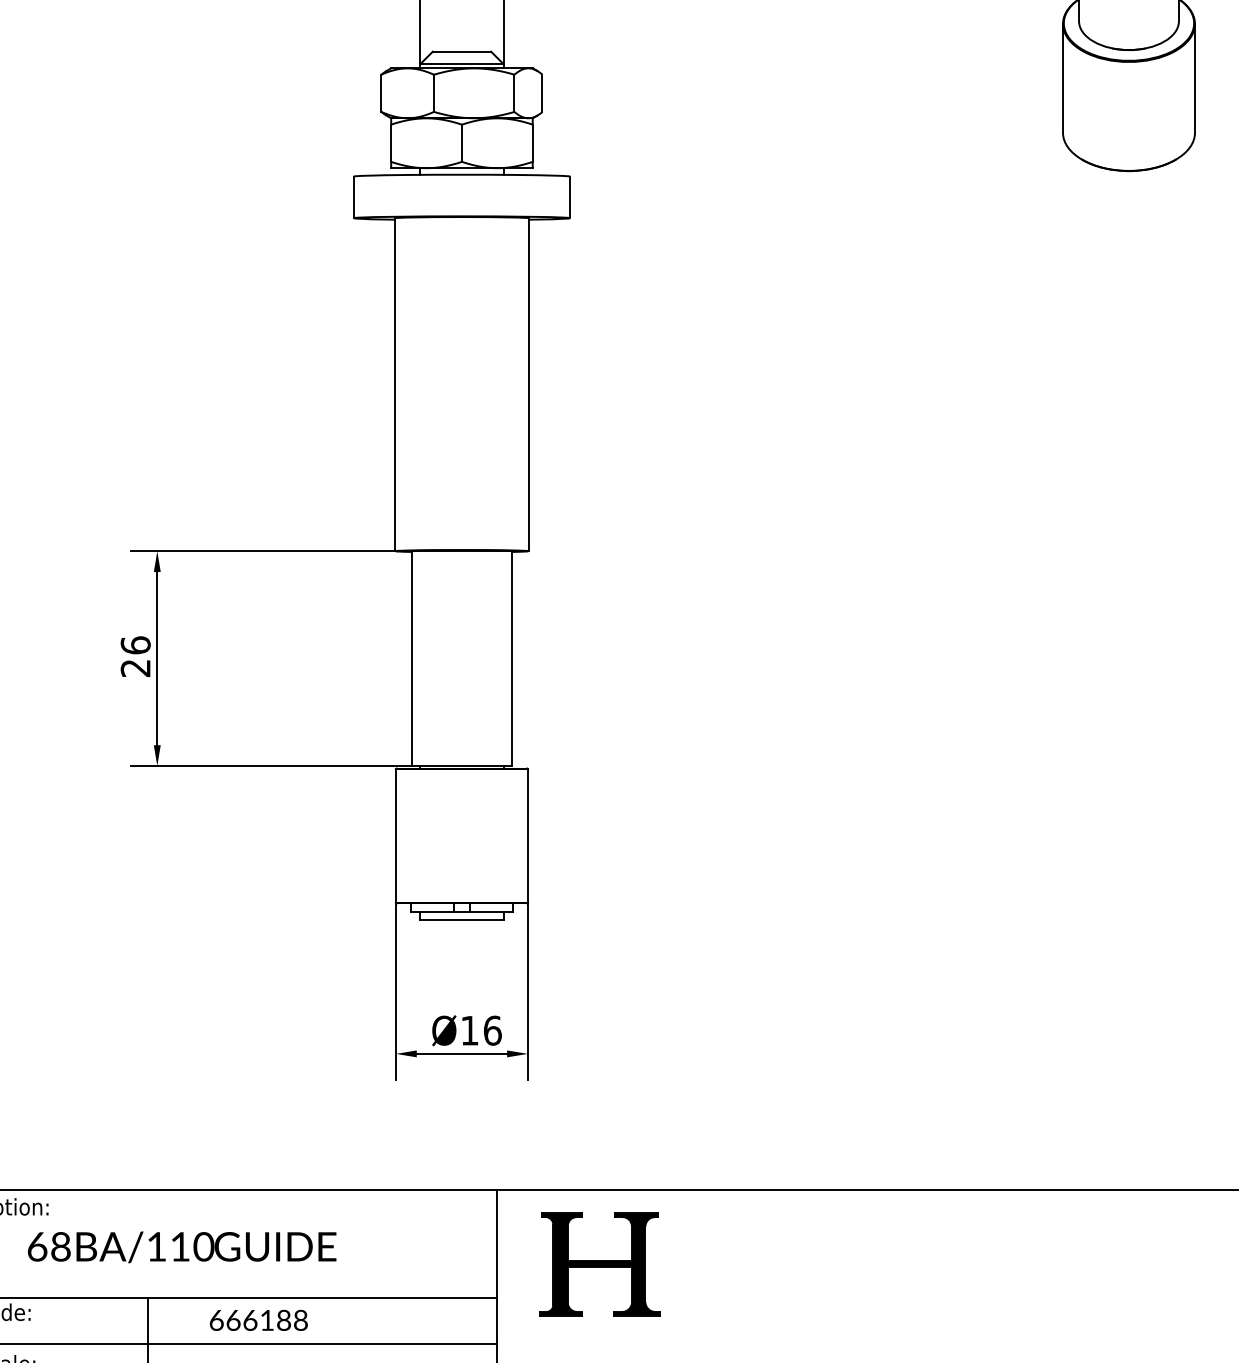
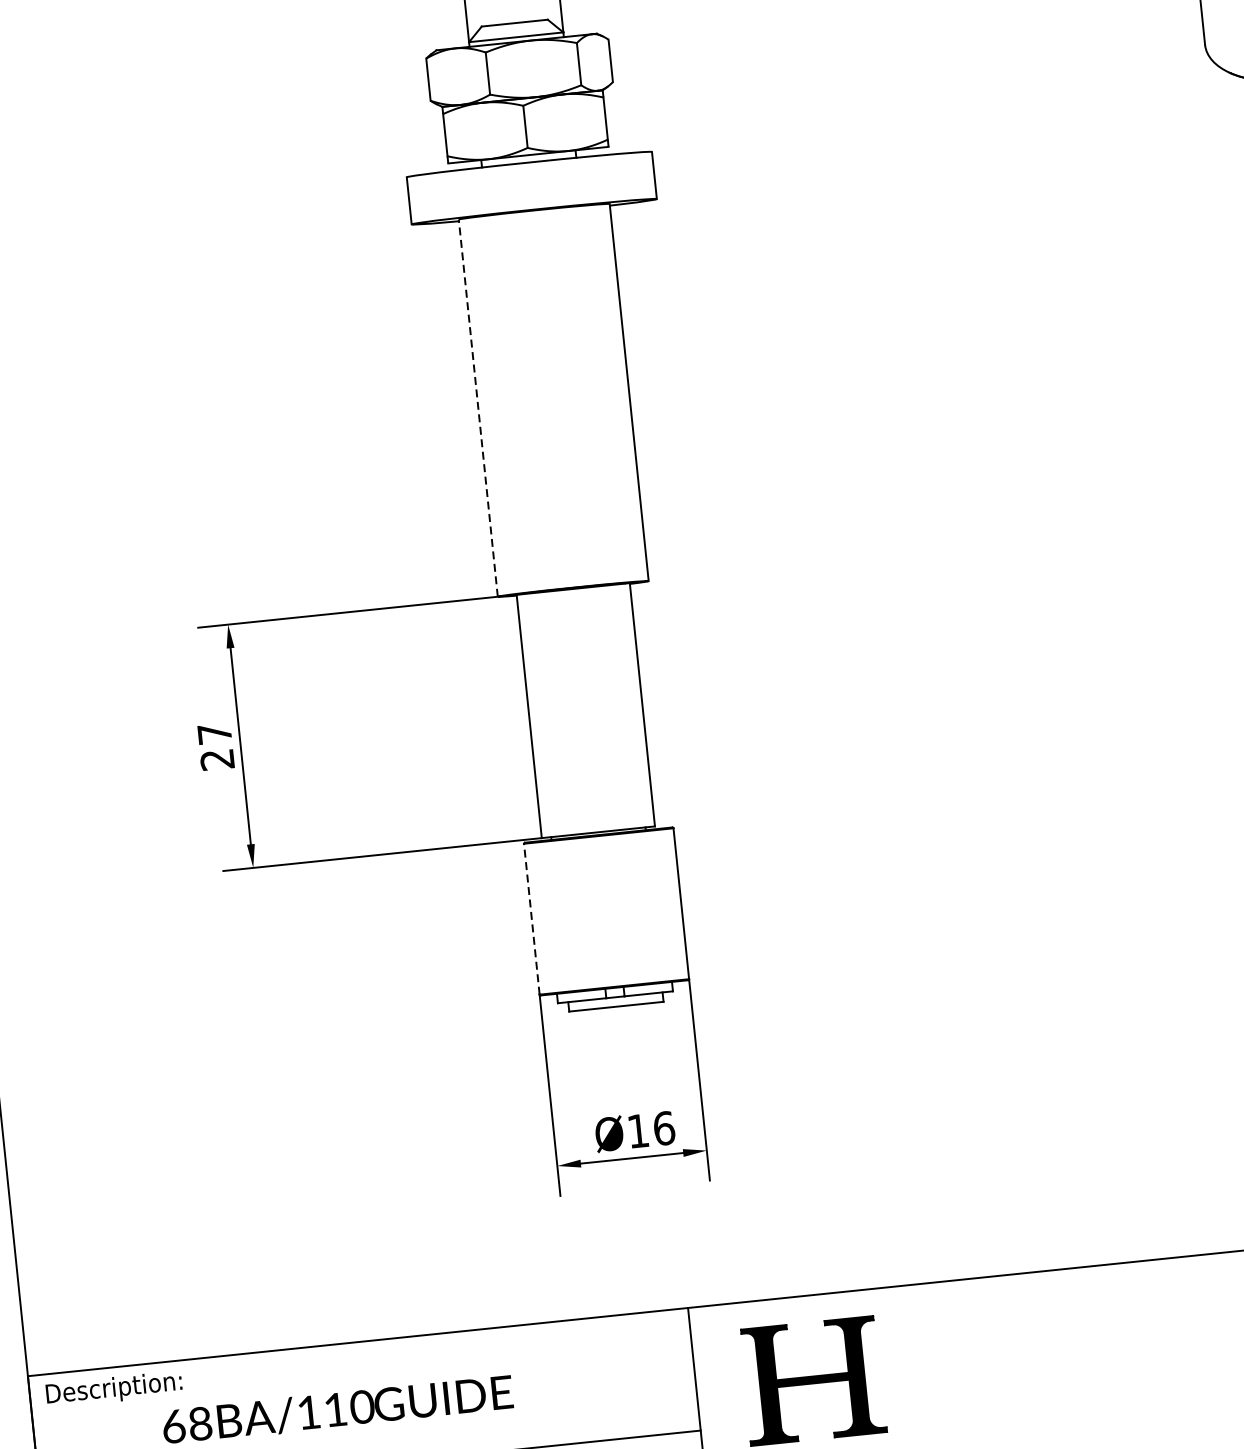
line: (395, 384) -> (478, 407), solid -> dashed
text: (135, 645) -> (214, 733), 26 -> 27
line: (395, 835) -> (531, 918), solid -> dashed

